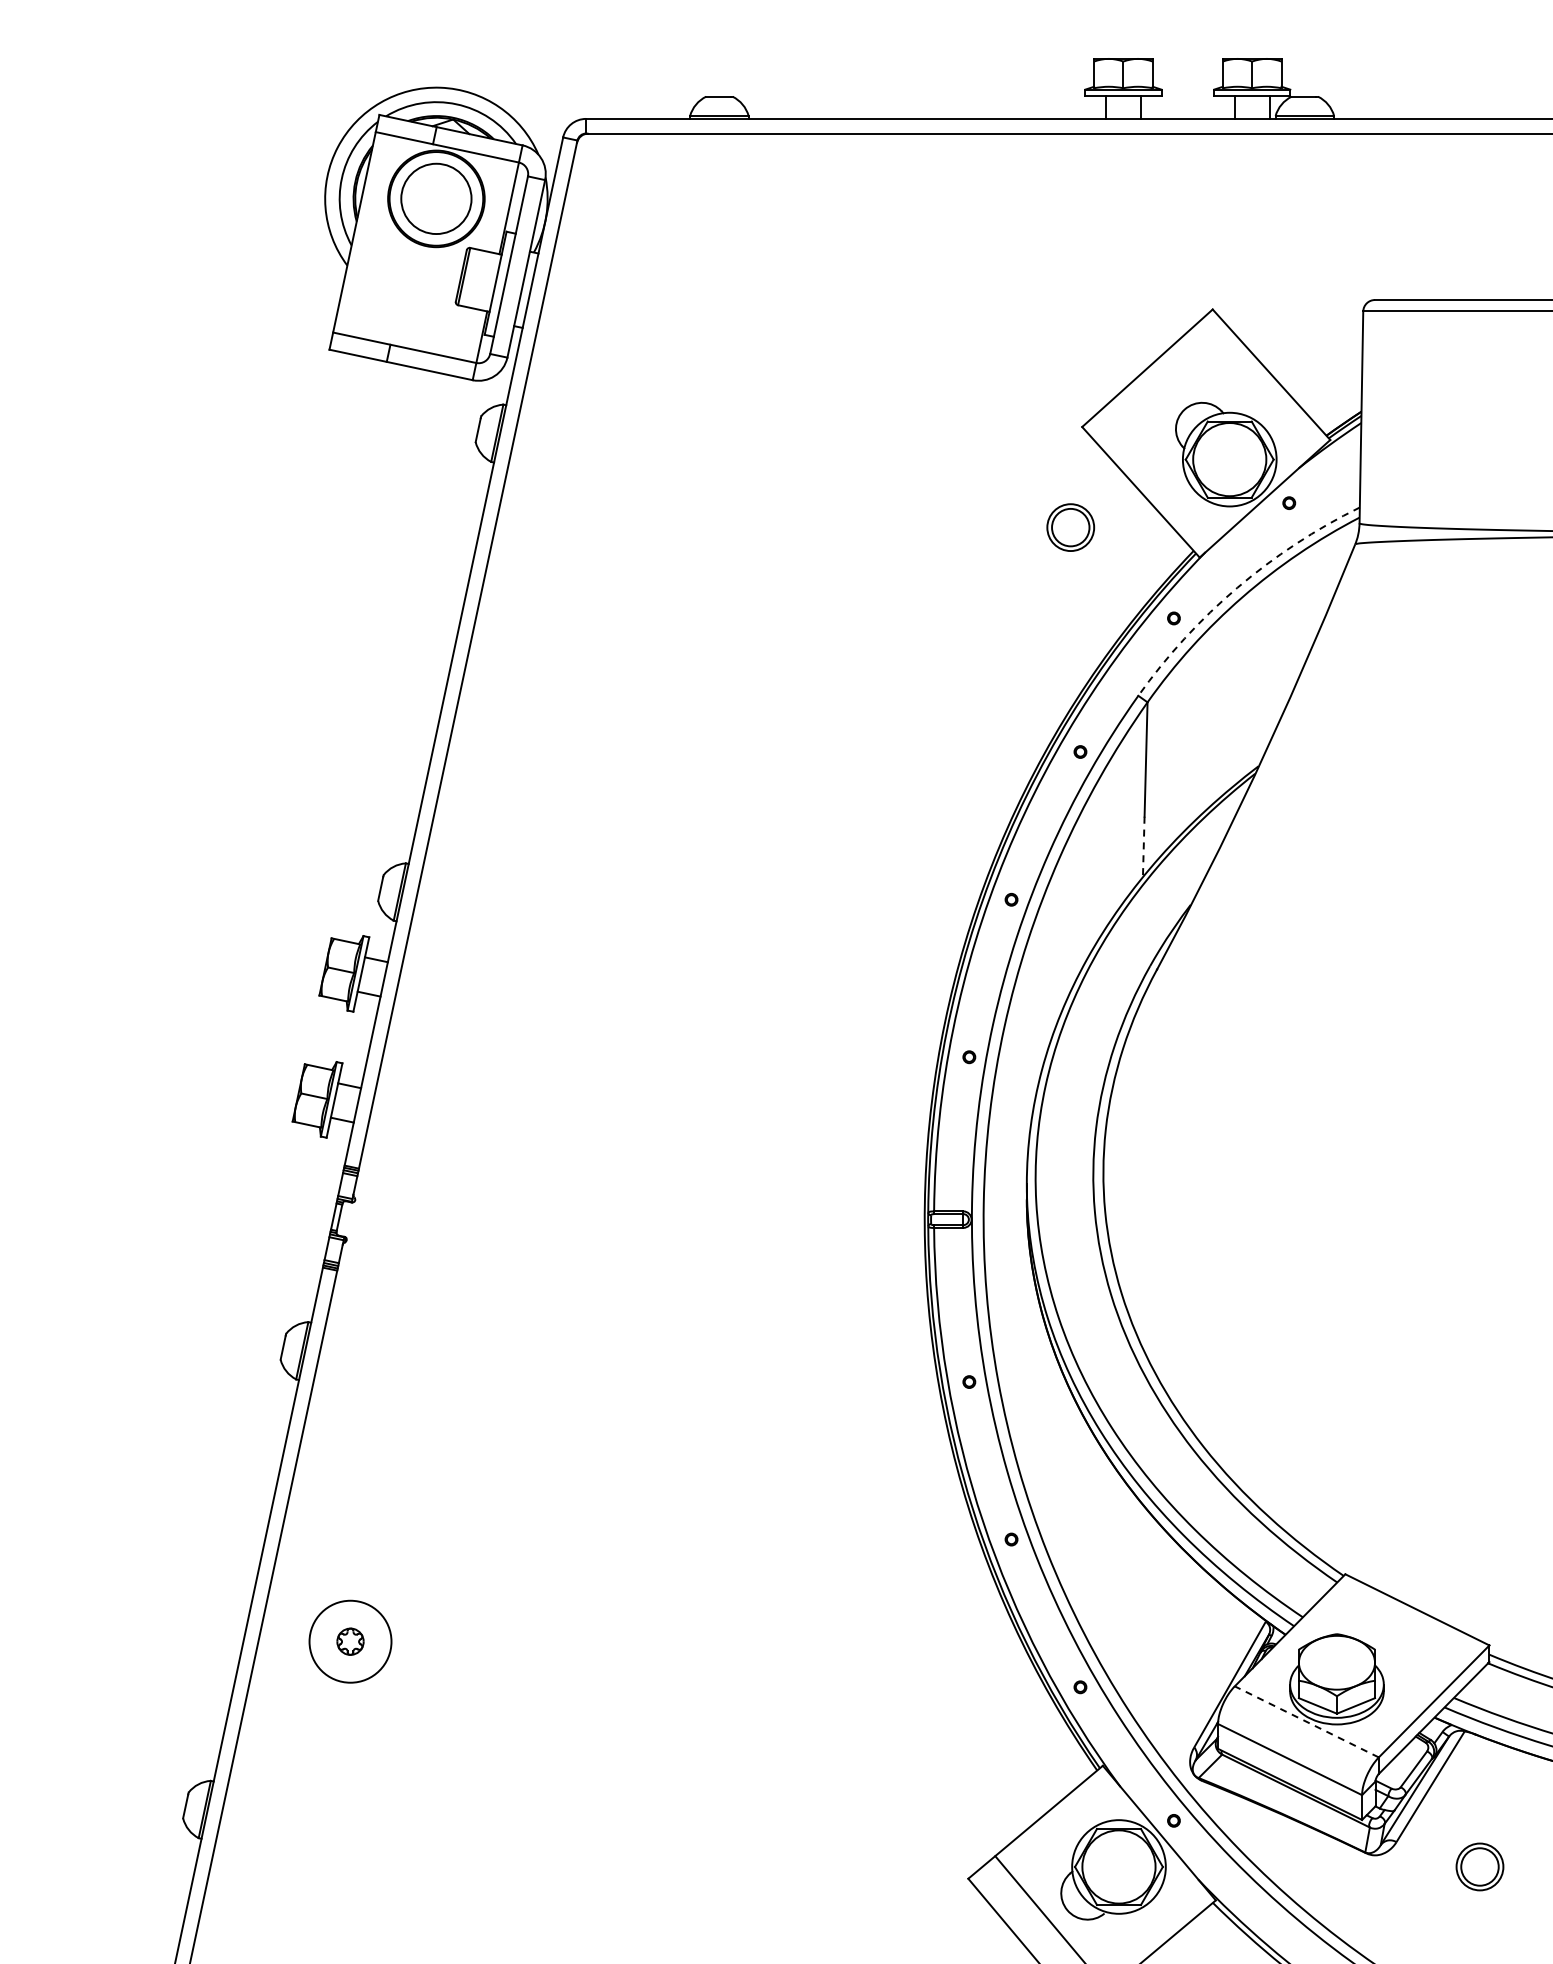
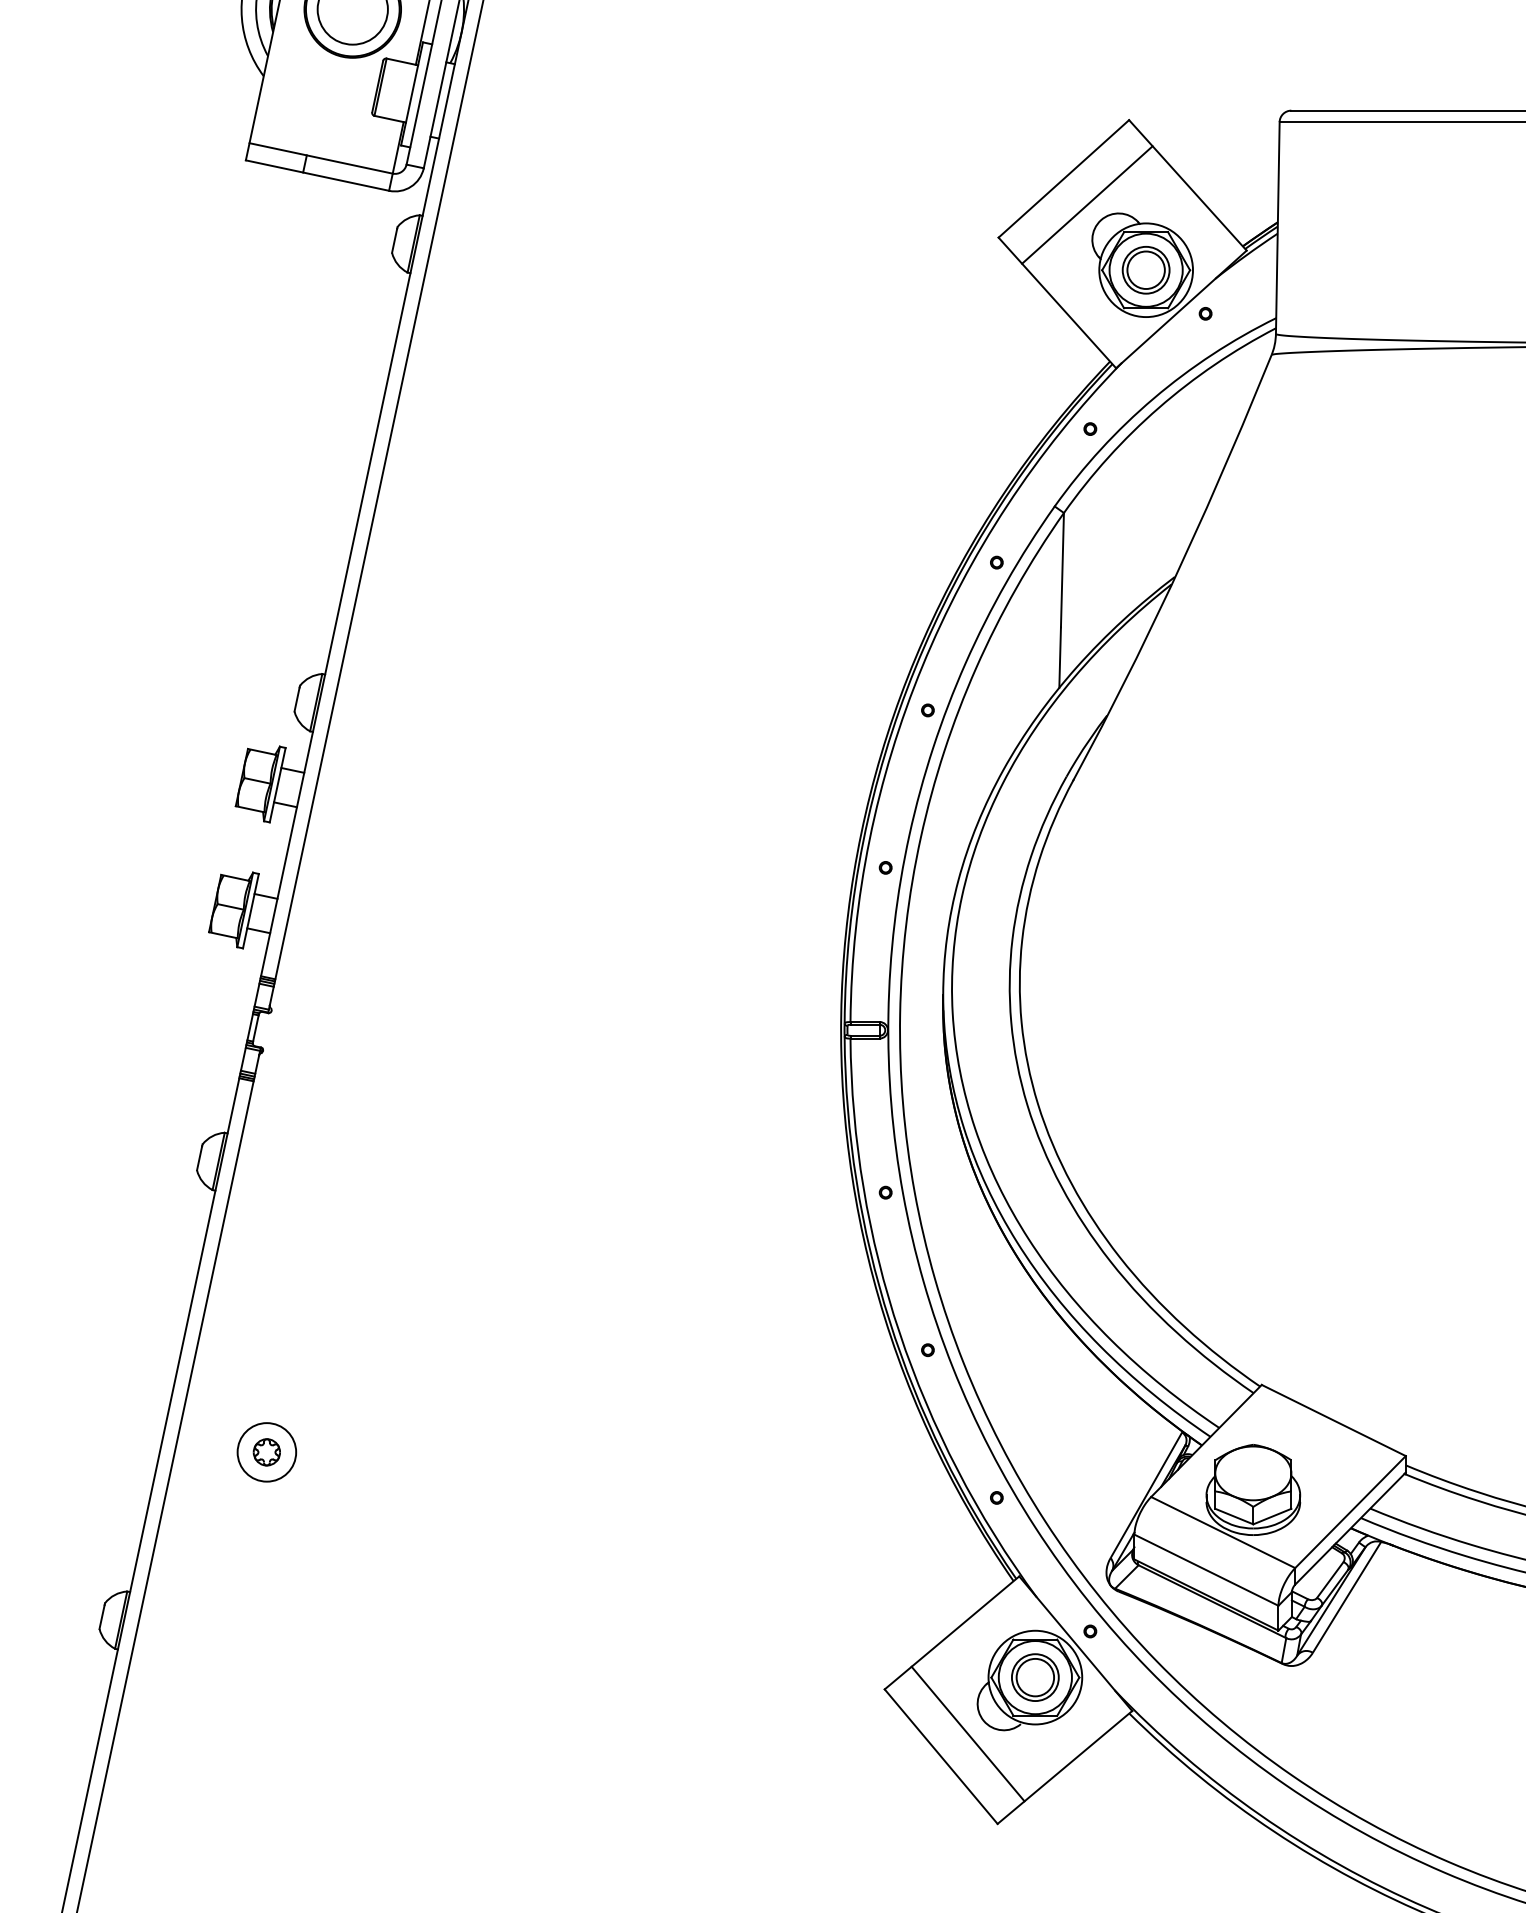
line: (1170, 394) -> (1086, 205), added
part: (1070, 527) -> (1145, 270), moved
arc: (1237, 587) -> (1153, 398), dashed -> solid
line: (1143, 847) -> (1059, 658), dashed -> solid
circle: (350, 1641) -> (266, 1452), size x0.71
line: (1306, 1721) -> (1222, 1532), dashed -> solid
part: (1479, 1866) -> (1034, 1677), moved

